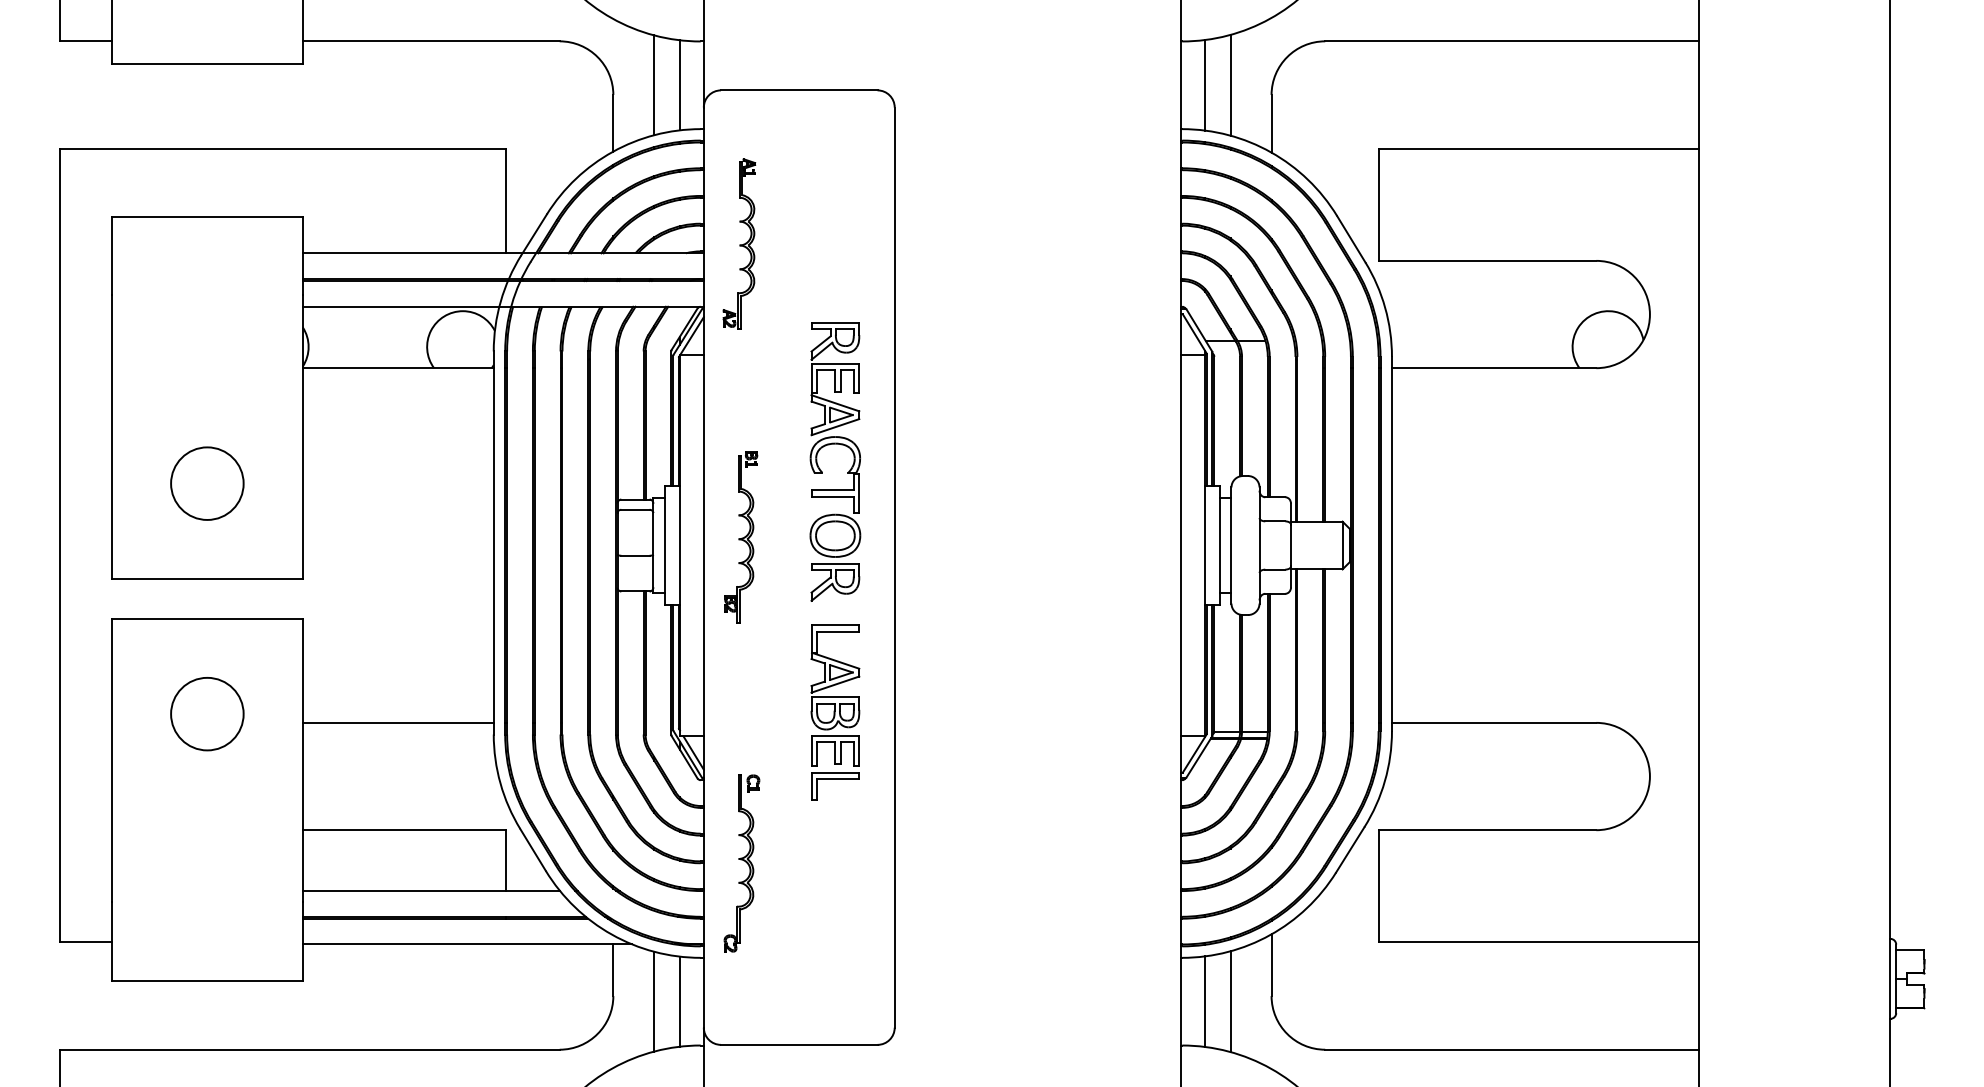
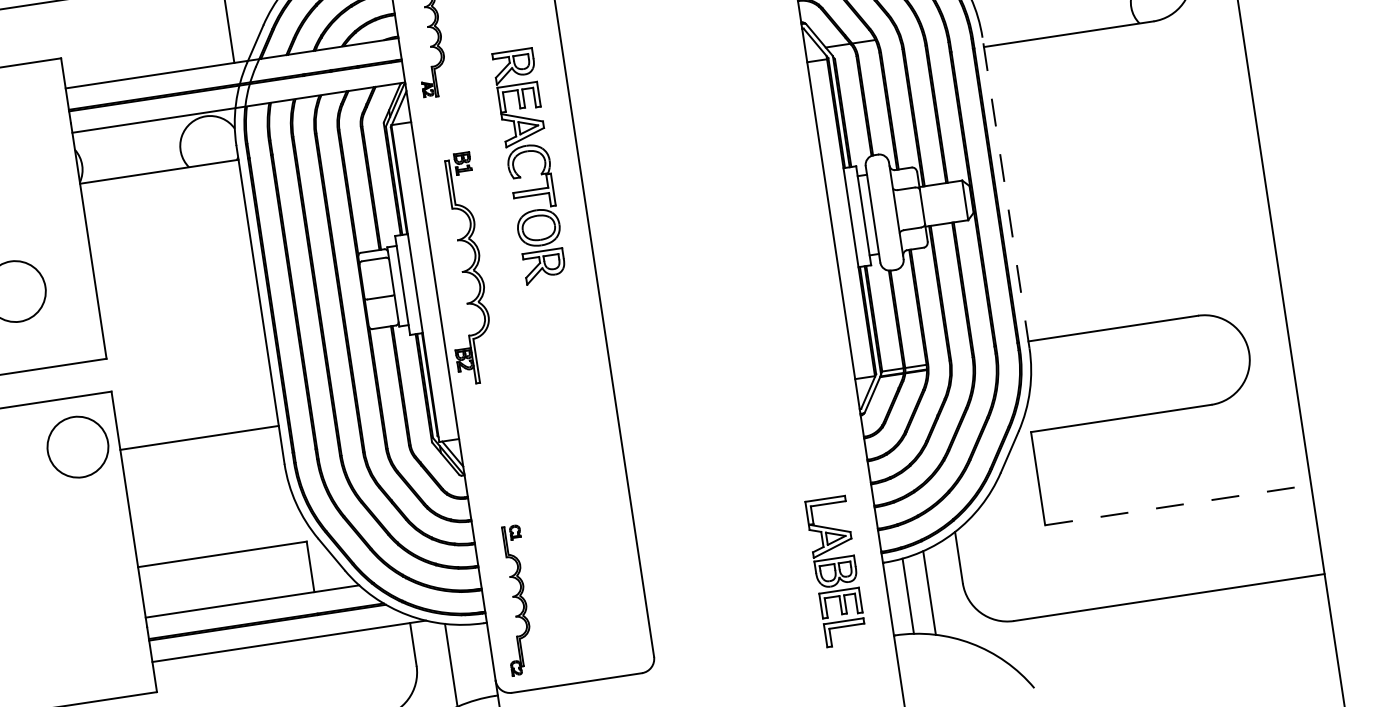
part: (849, 469) -> (542, 171), moved
part: (741, 537) -> (465, 269), size x1.6
line: (1391, 543) -> (1005, 192), solid -> dashed
part: (835, 712) -> (836, 571), moved
circle: (207, 714) -> (78, 447), moved
line: (397, 722) -> (198, 437), moved
part: (741, 863) -> (515, 600), moved
line: (1539, 942) -> (1178, 505), solid -> dashed
line: (679, 1001) -> (472, 662), removed

